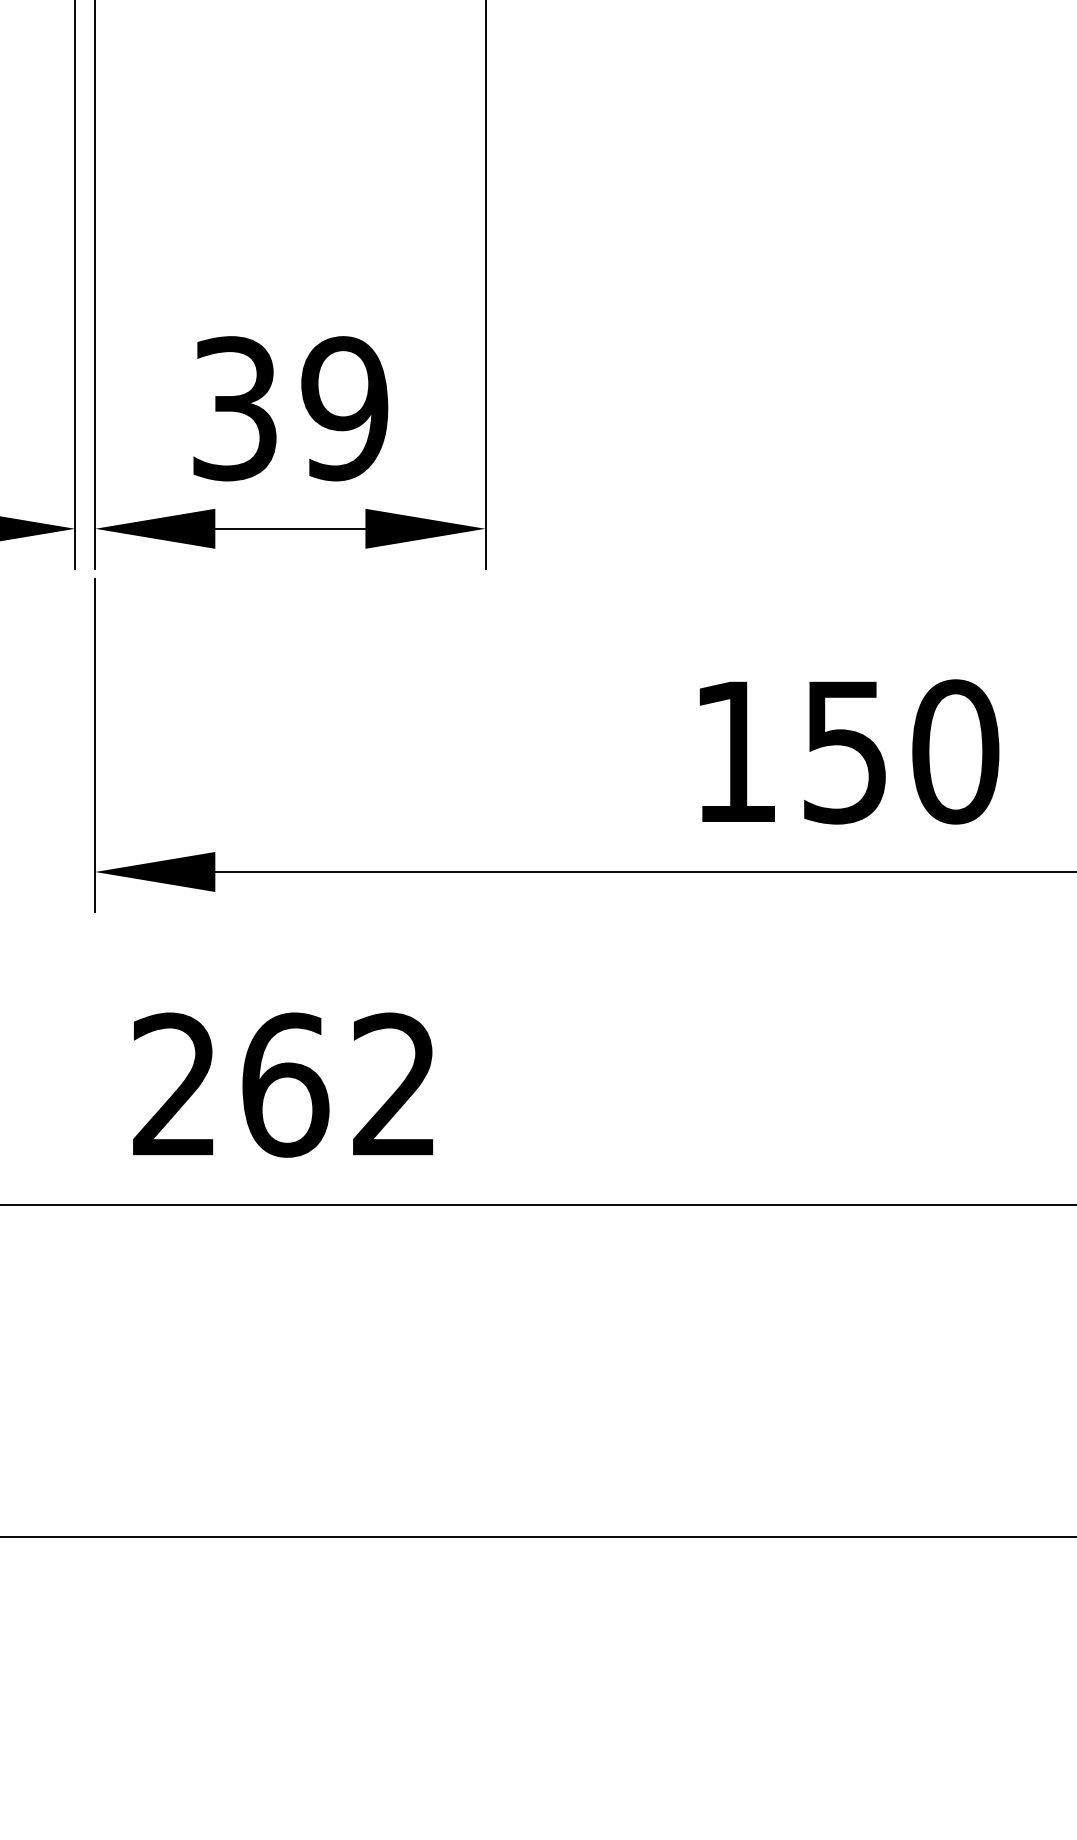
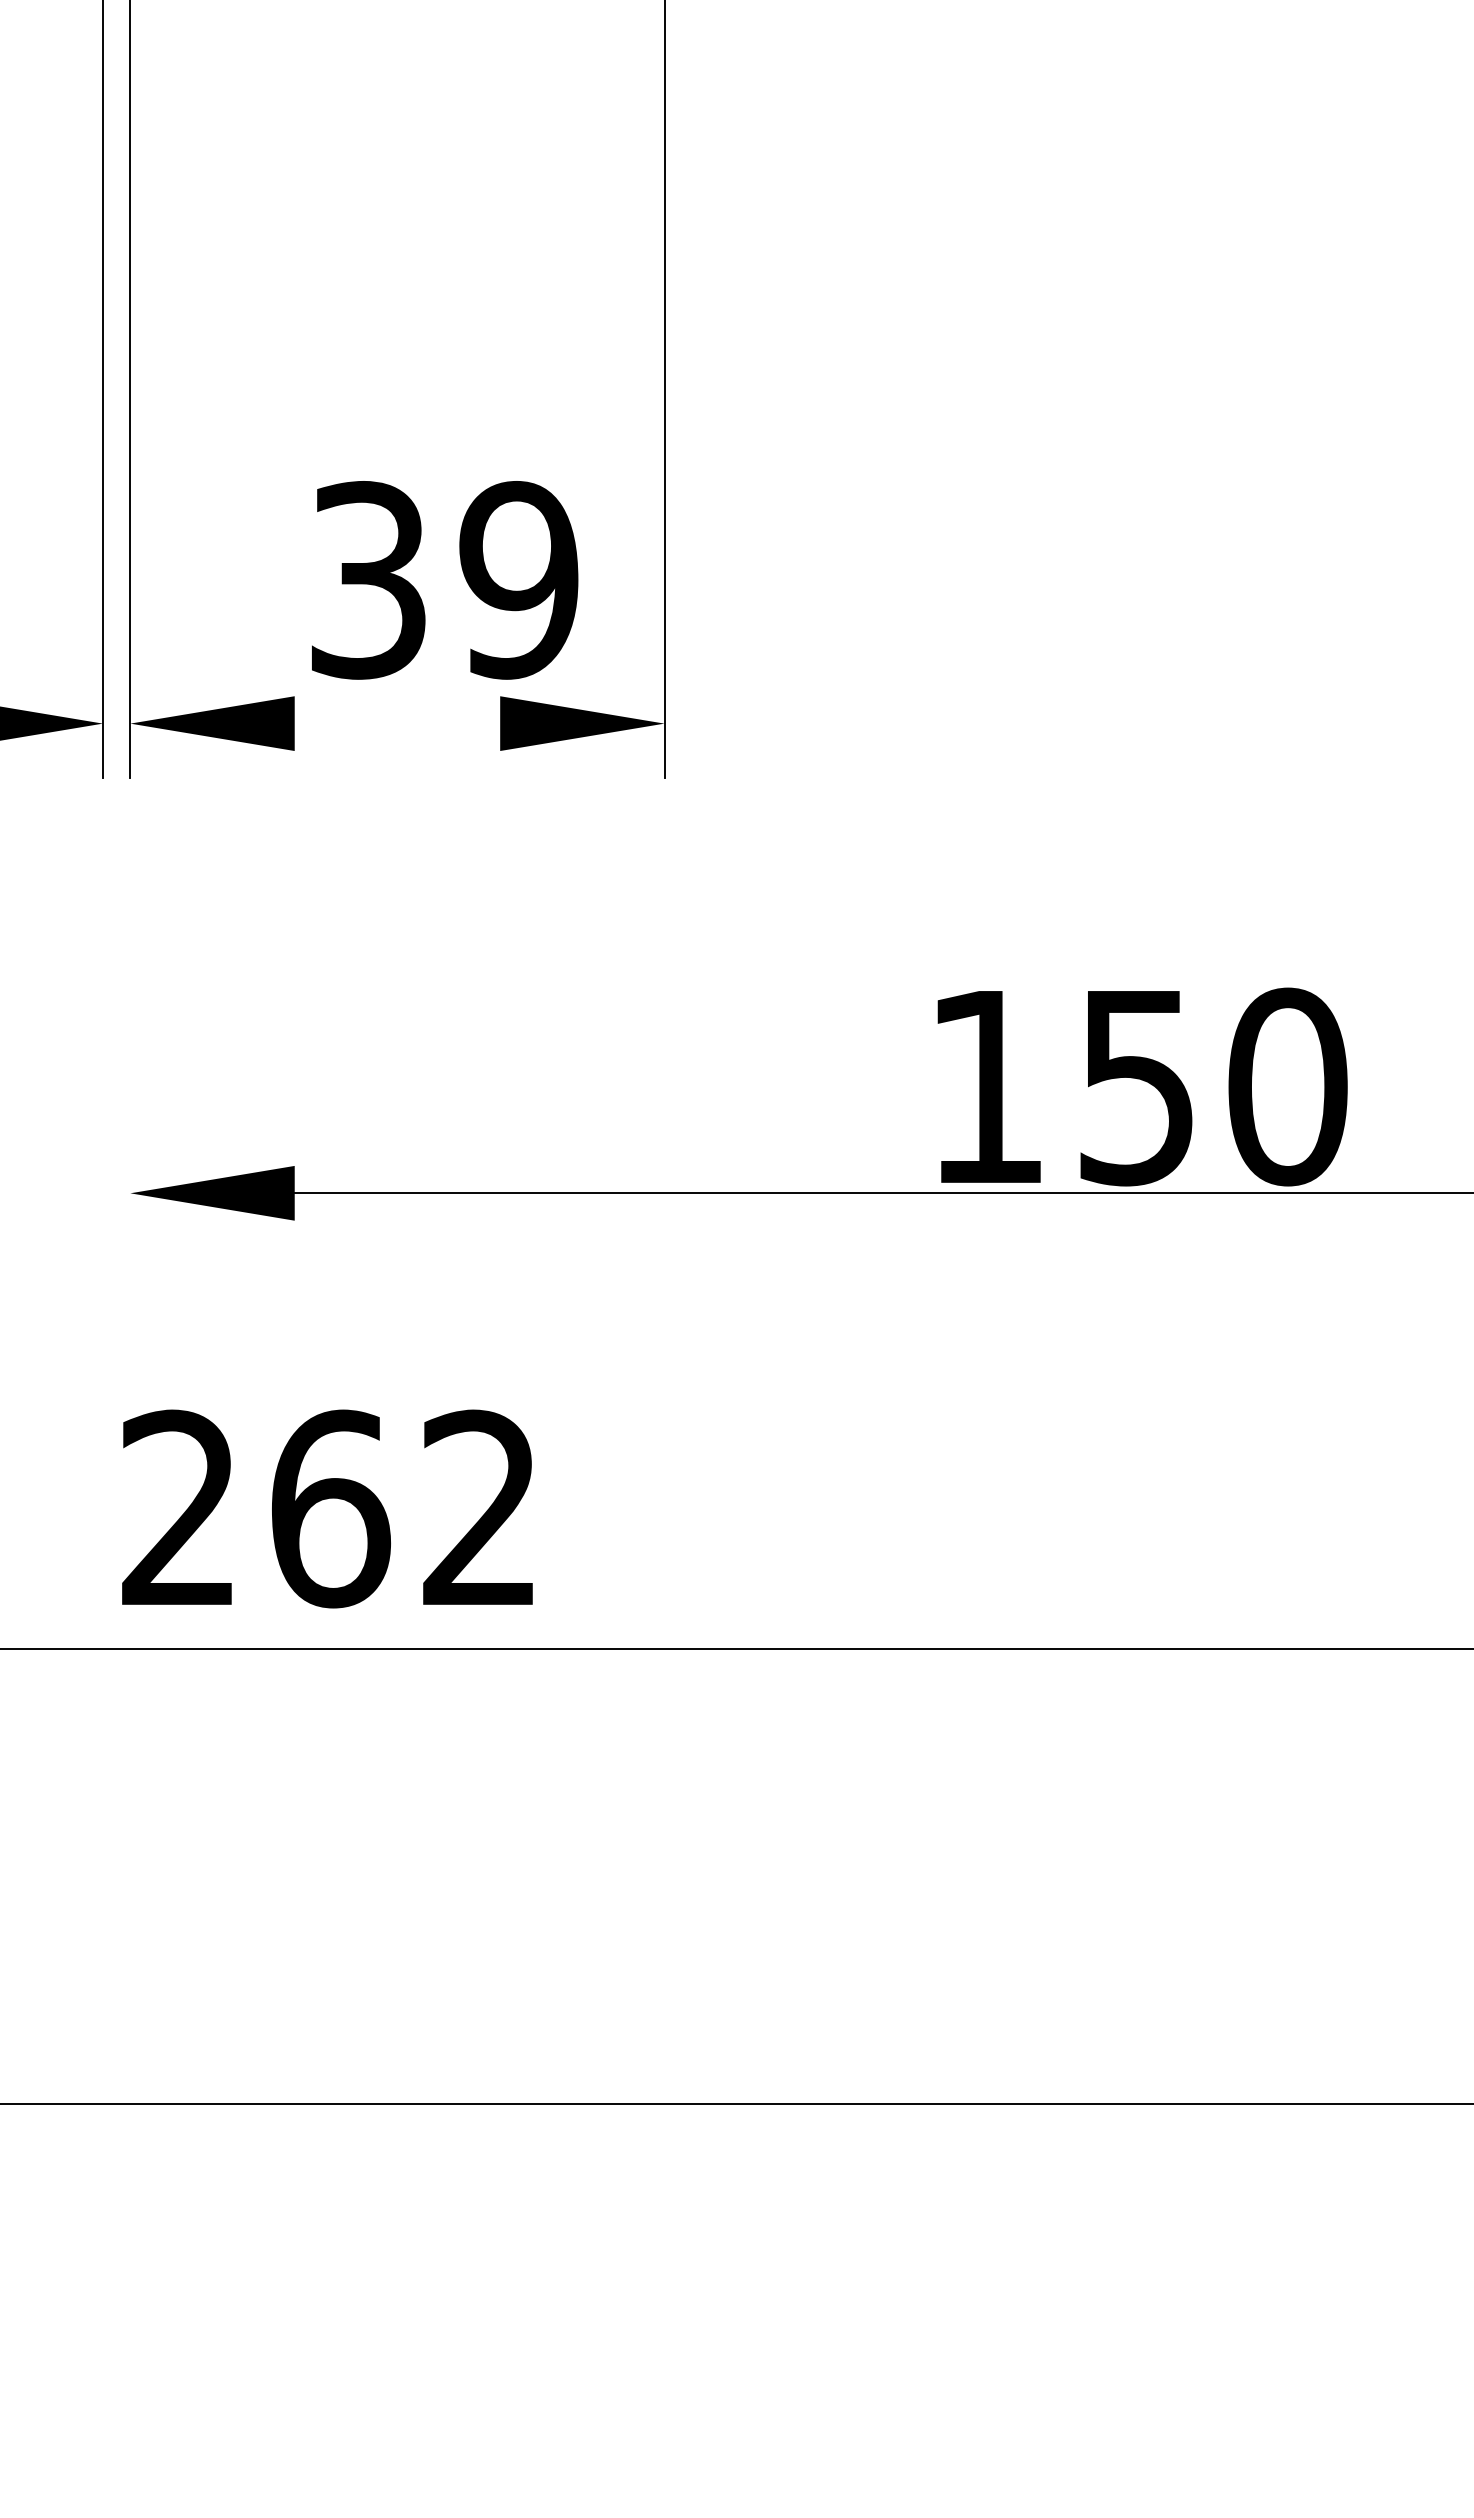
text: (291, 408) -> (445, 580), moved
line: (290, 528) -> (397, 723), removed
line: (95, 745) -> (130, 1020), removed
text: (849, 751) -> (1142, 1086), moved
text: (283, 1084) -> (327, 1508), moved

